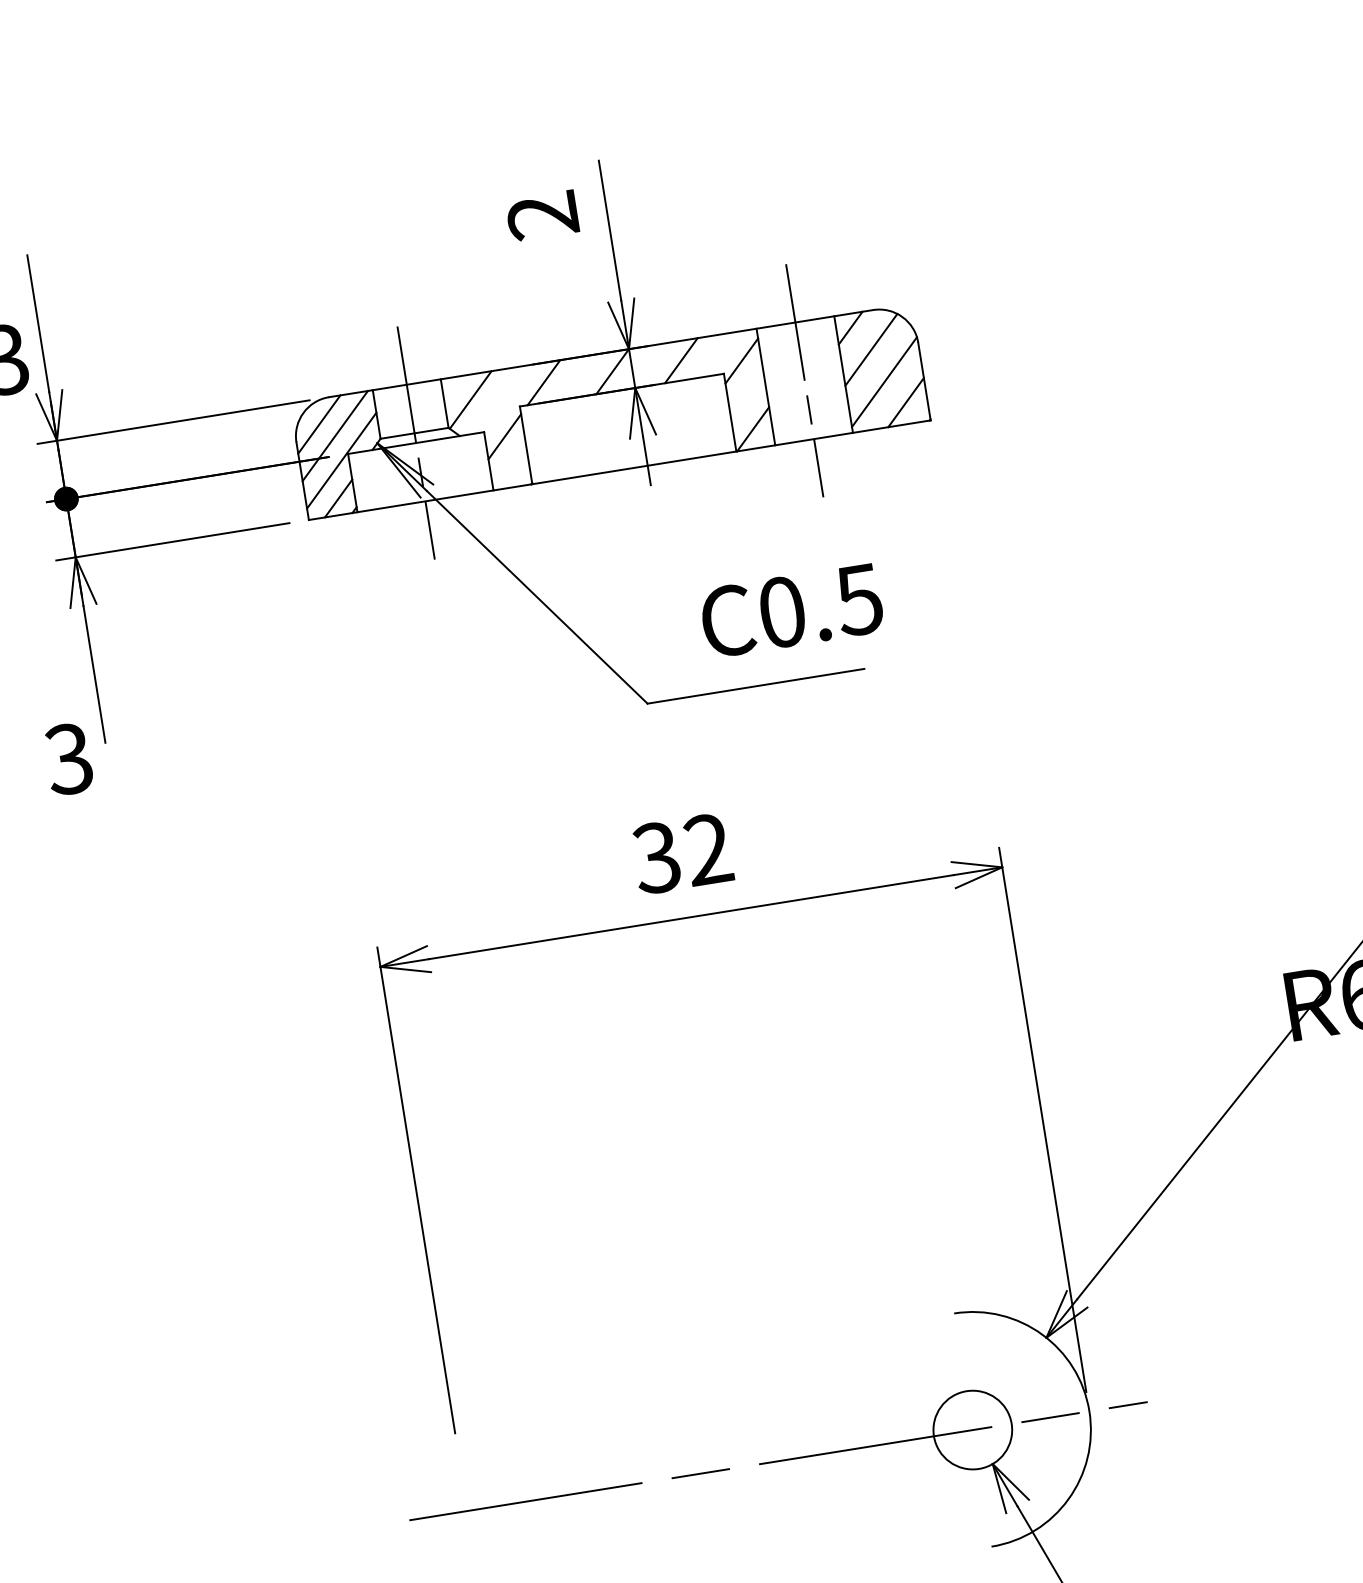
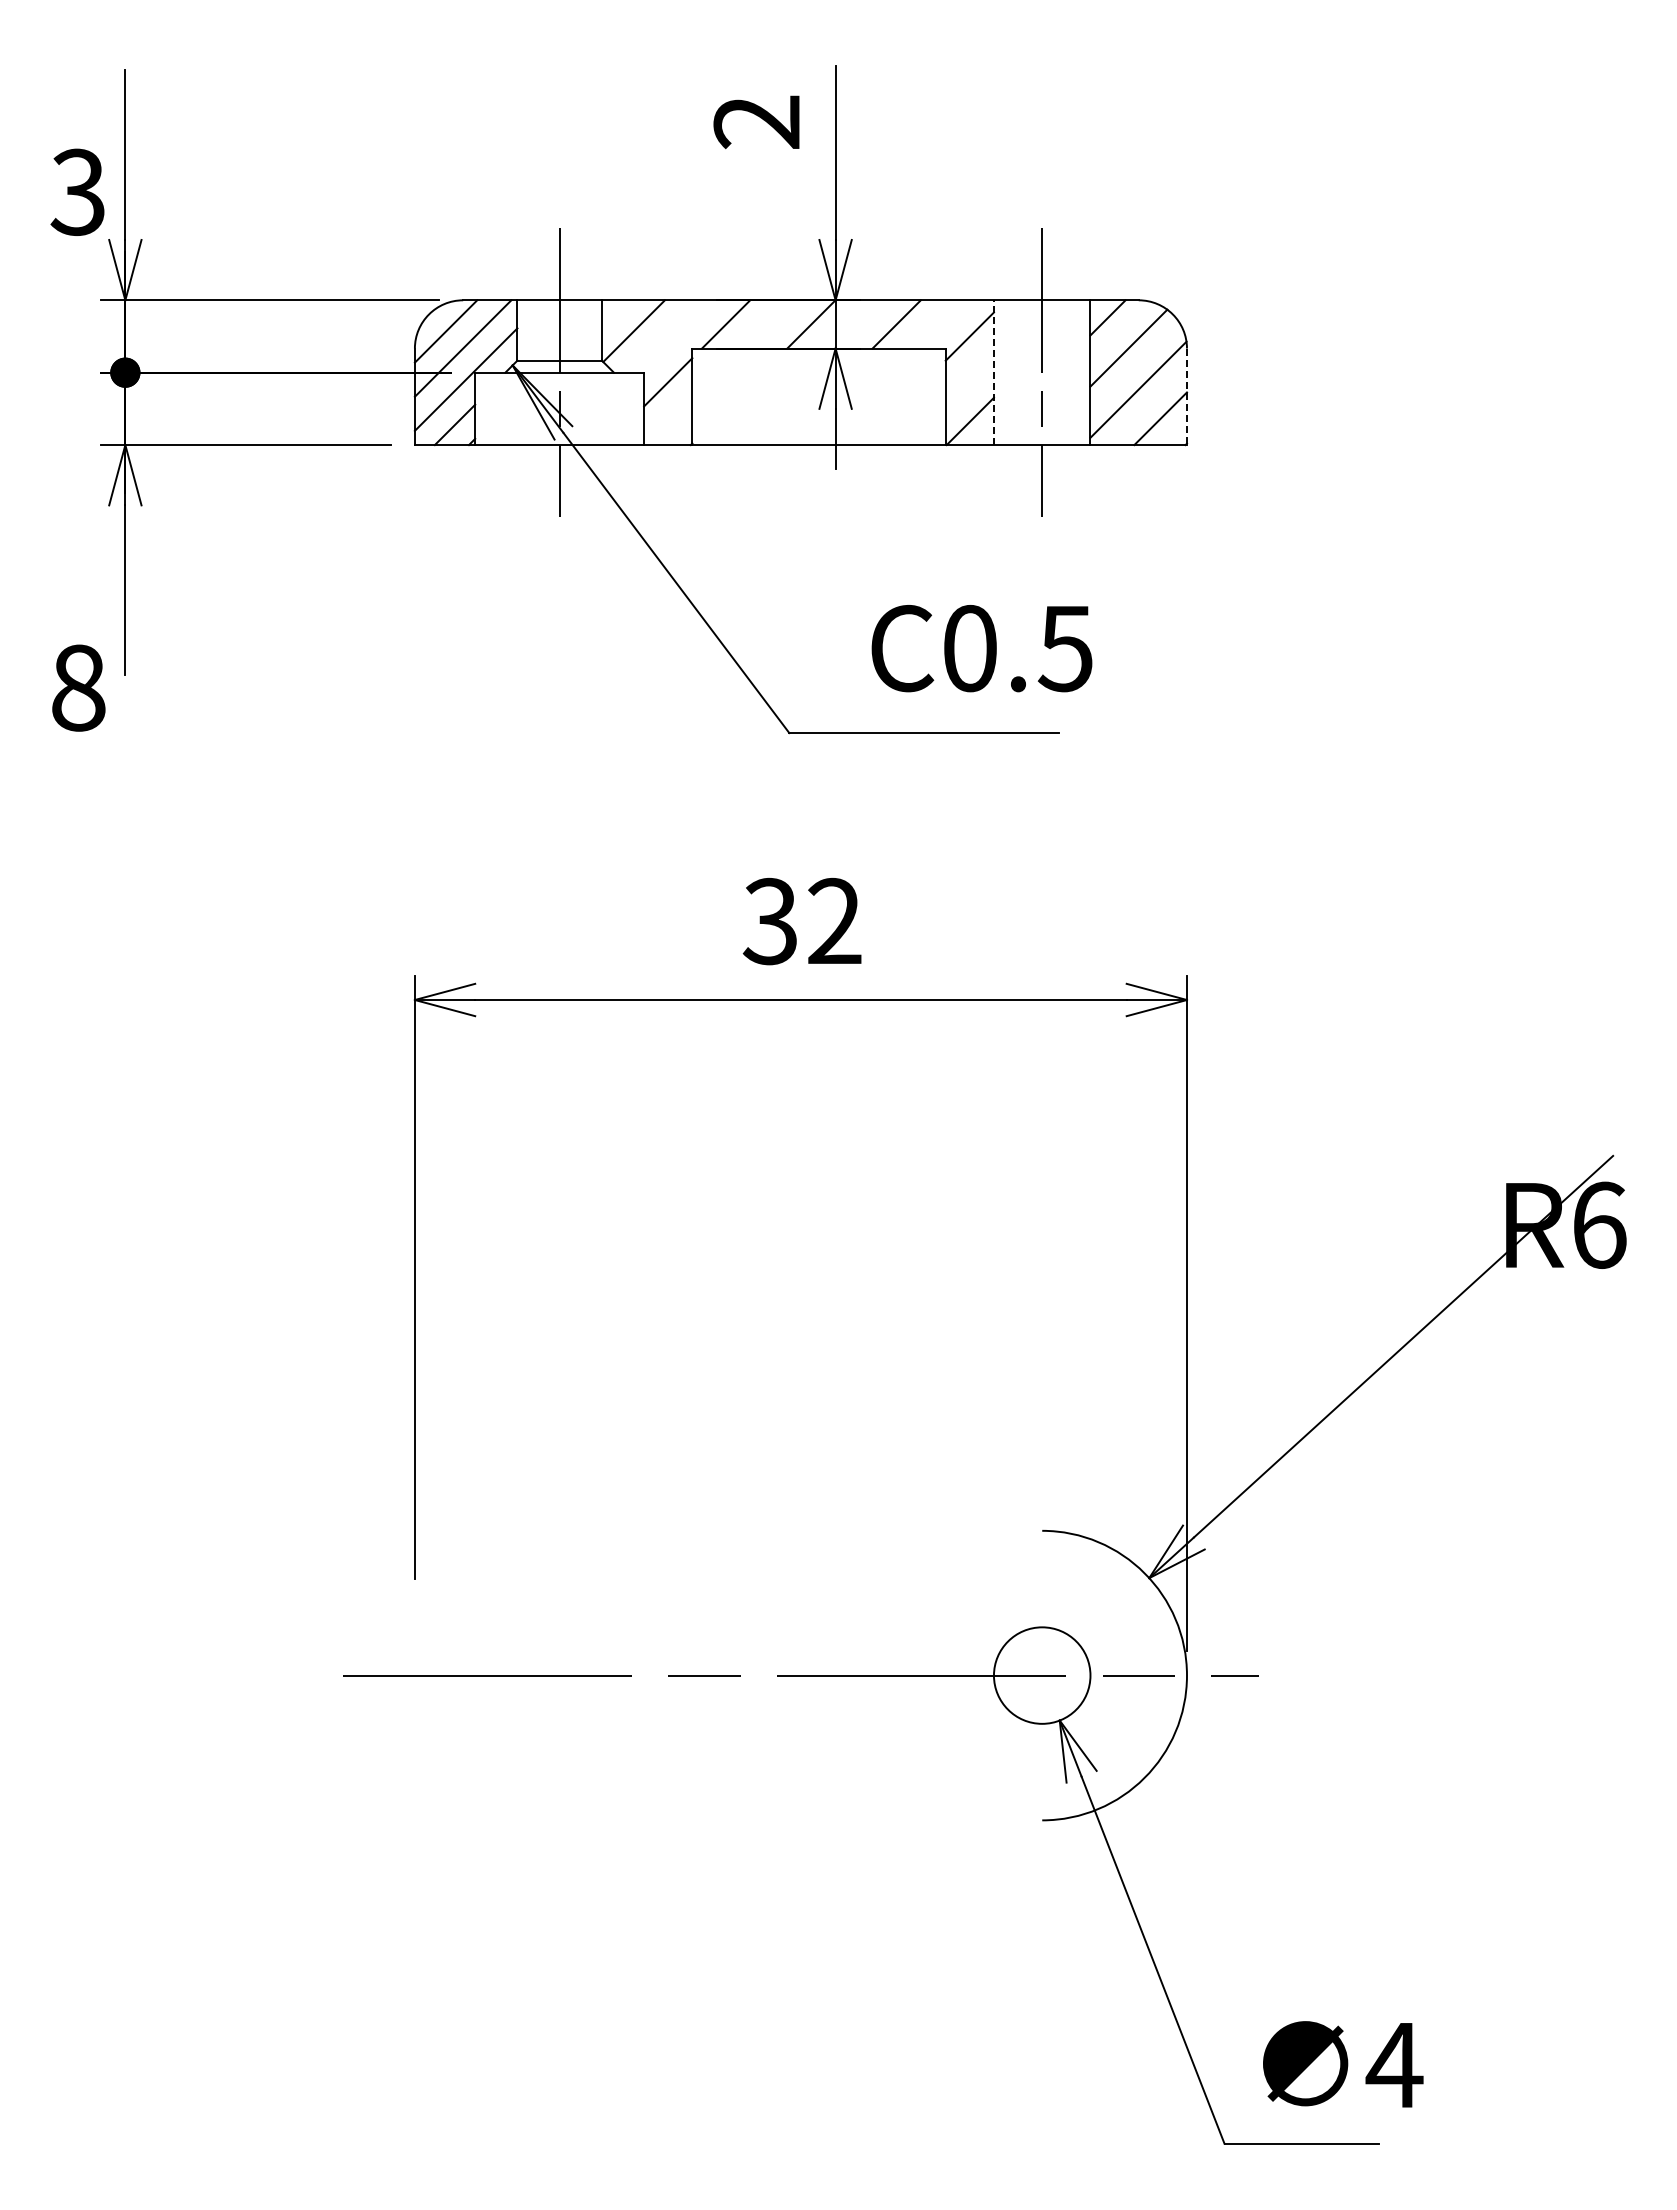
line: (924, 382) -> (1186, 397), solid -> dashed
line: (765, 386) -> (993, 372), solid -> dashed
text: (68, 758) -> (77, 687), 3 -> 8

